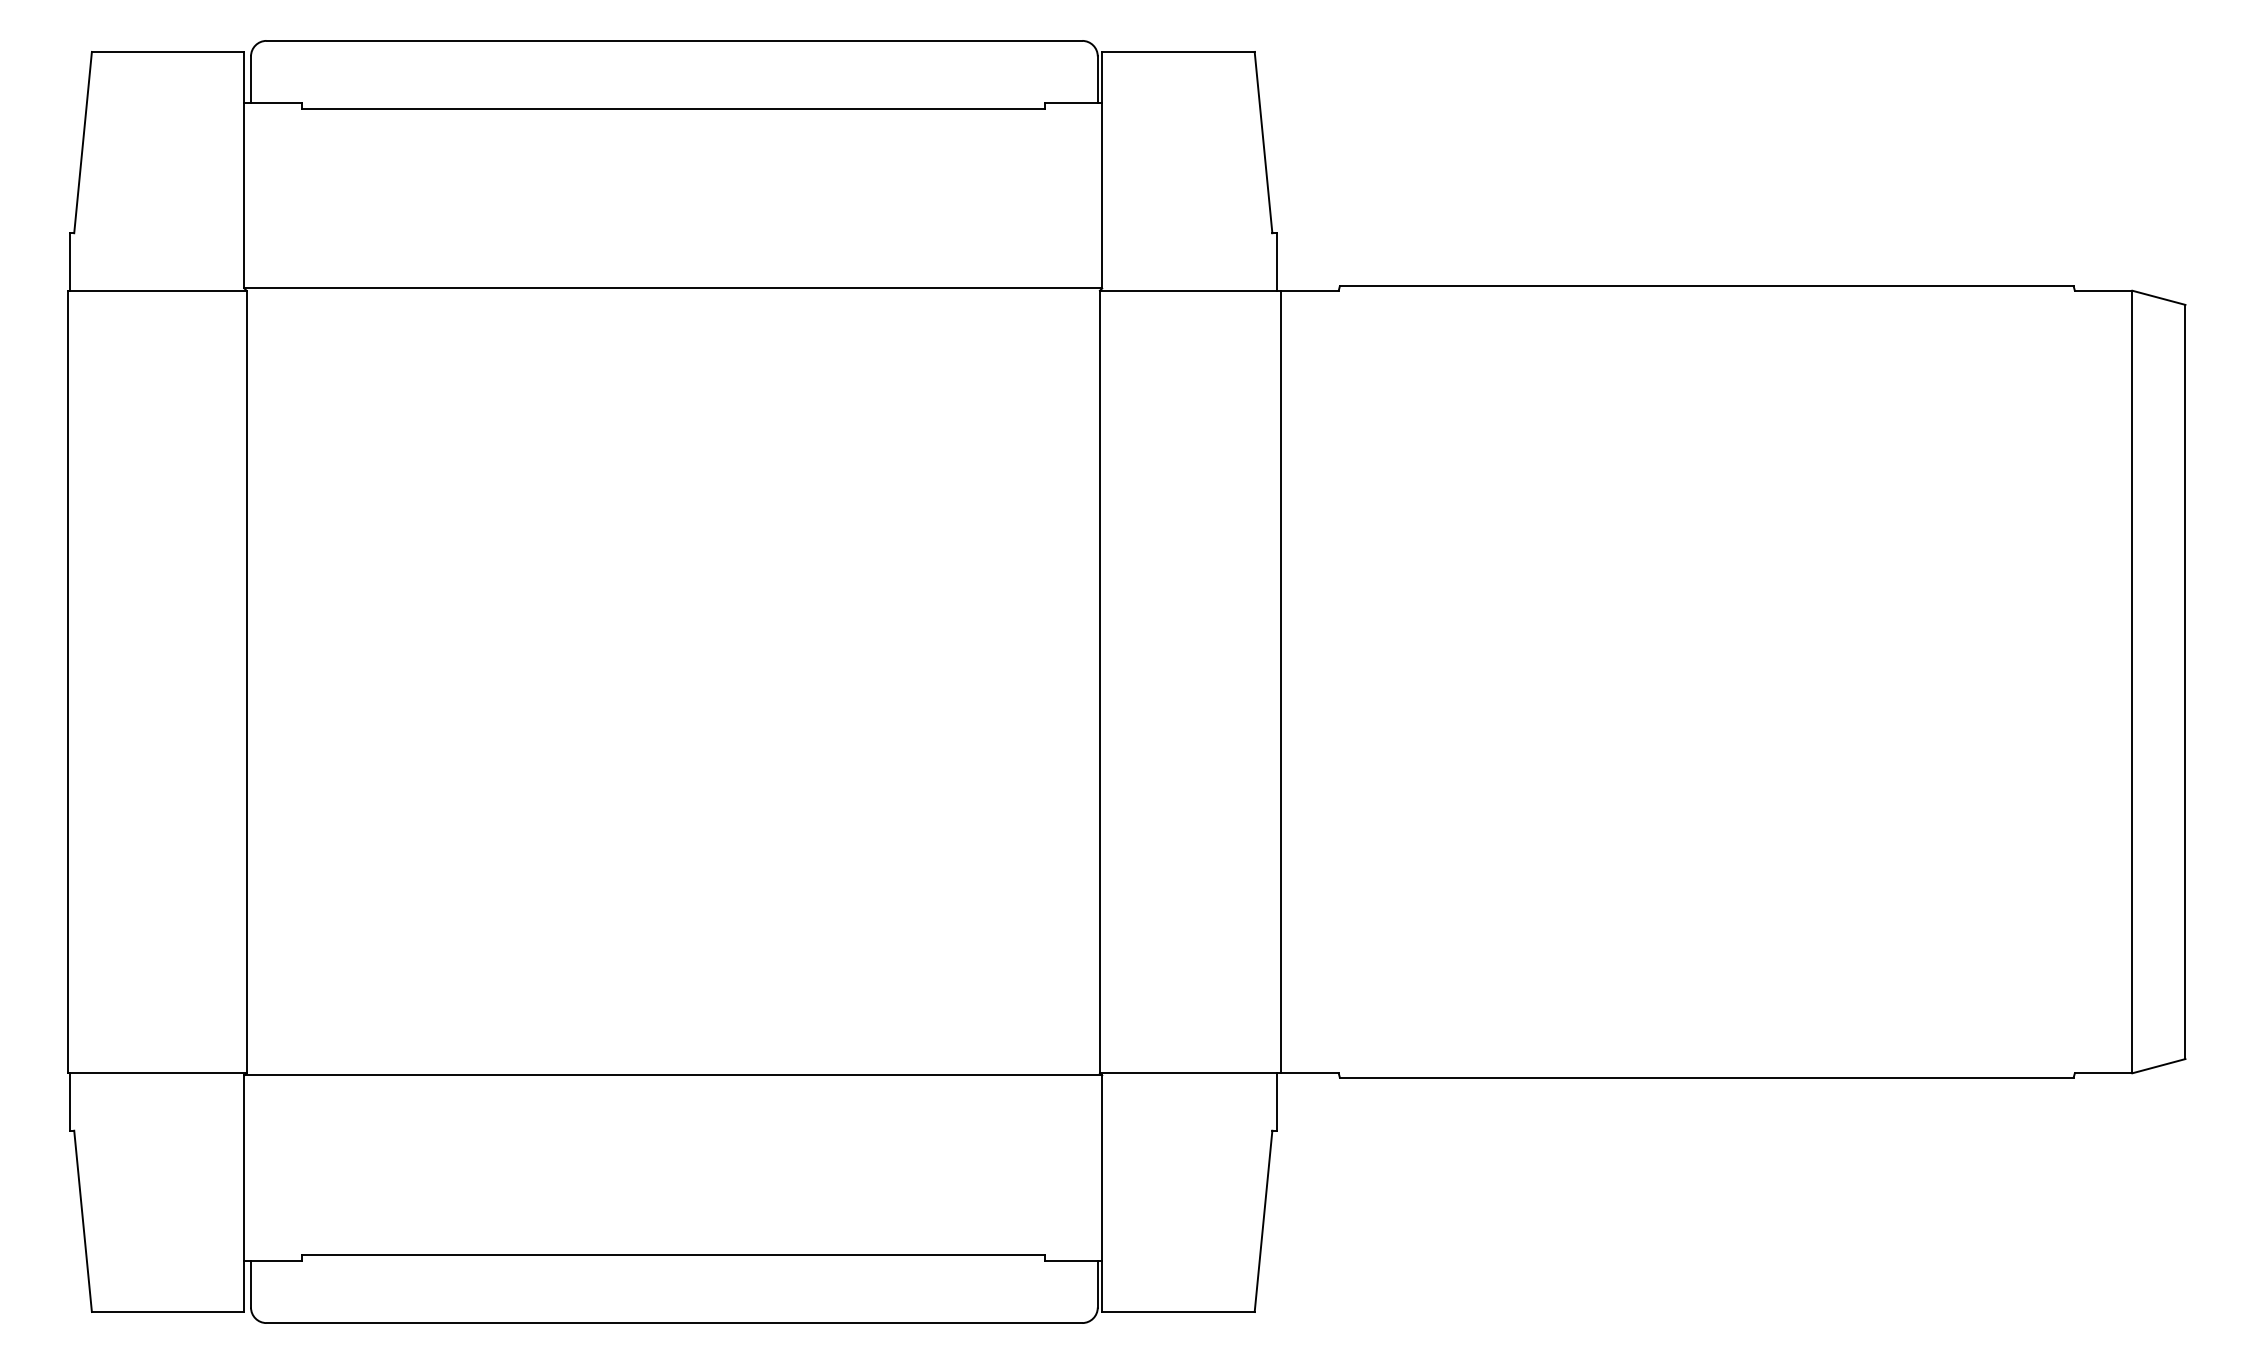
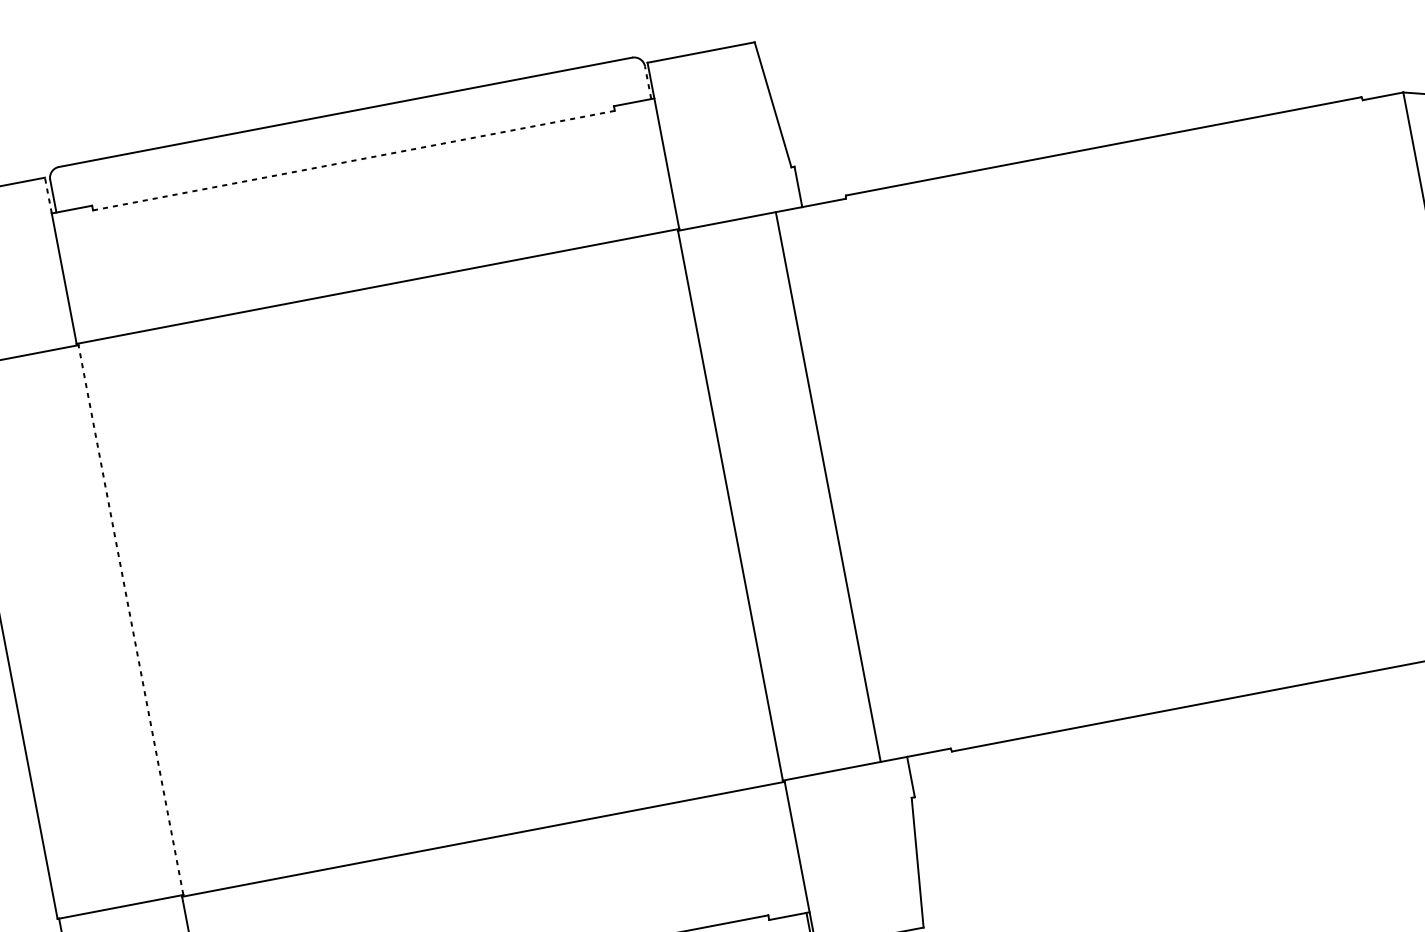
line: (244, 76) -> (48, 194), solid -> dashed
line: (1097, 79) -> (647, 82), solid -> dashed
line: (673, 109) -> (354, 160), solid -> dashed
line: (246, 681) -> (130, 619), solid -> dashed
line: (1281, 681) -> (828, 486), moved

